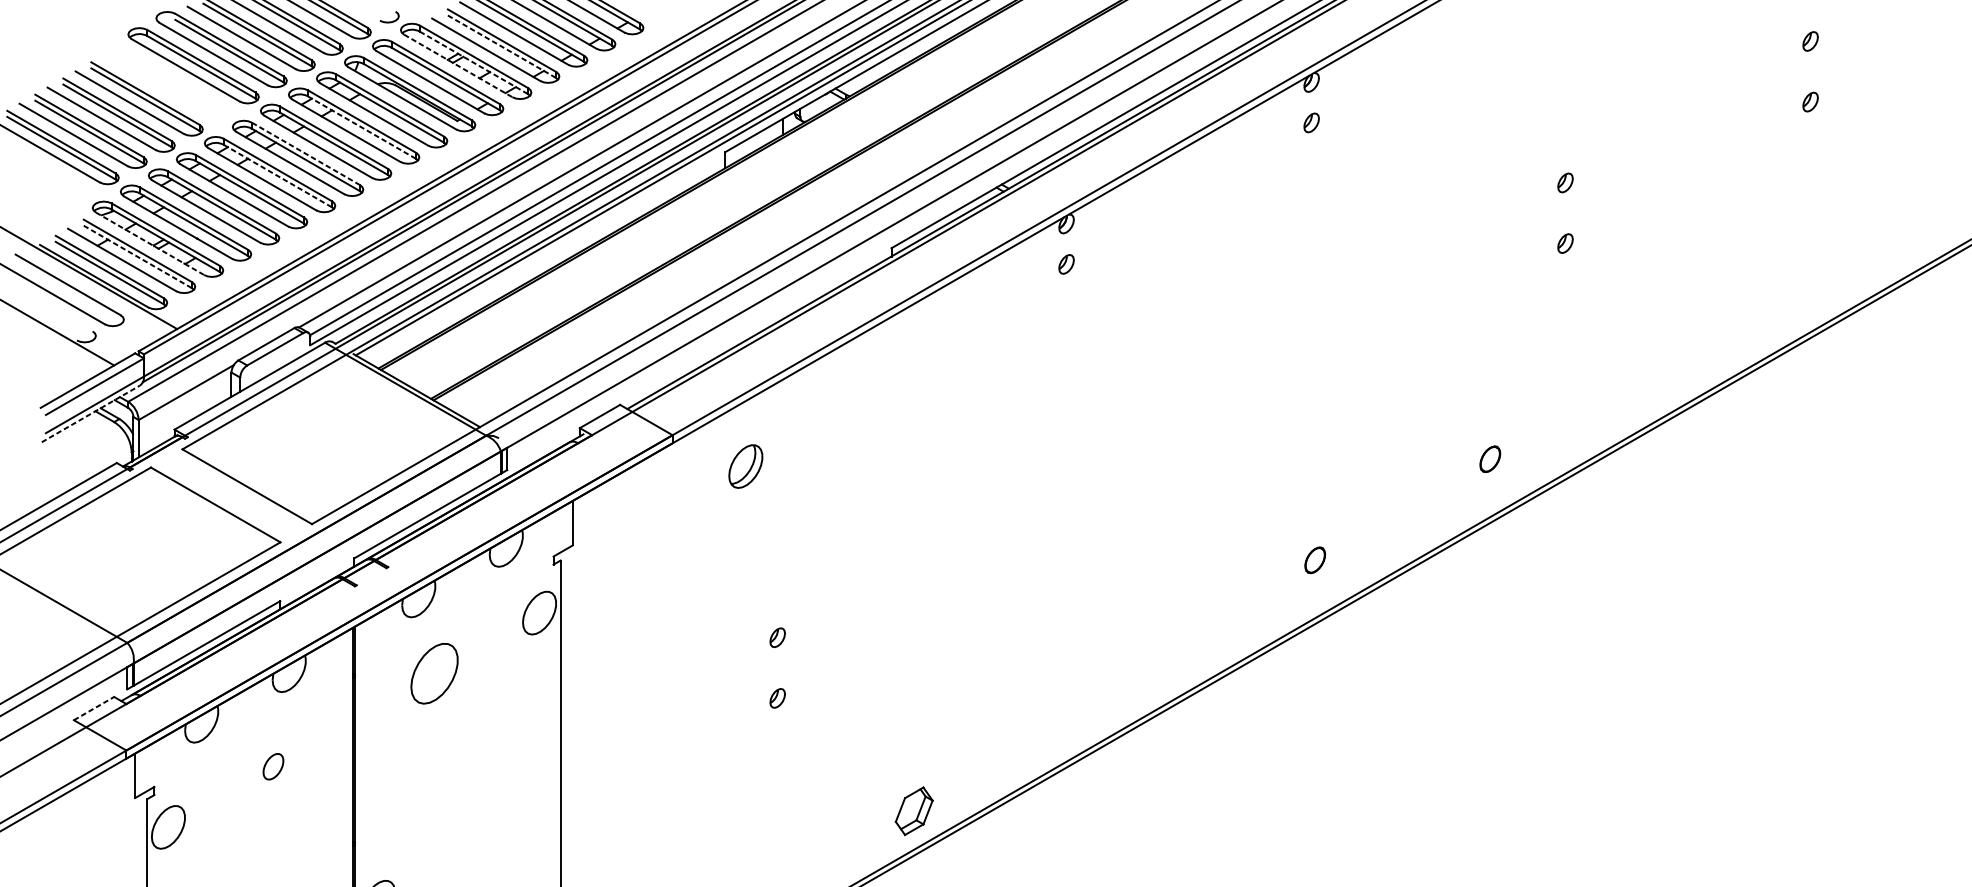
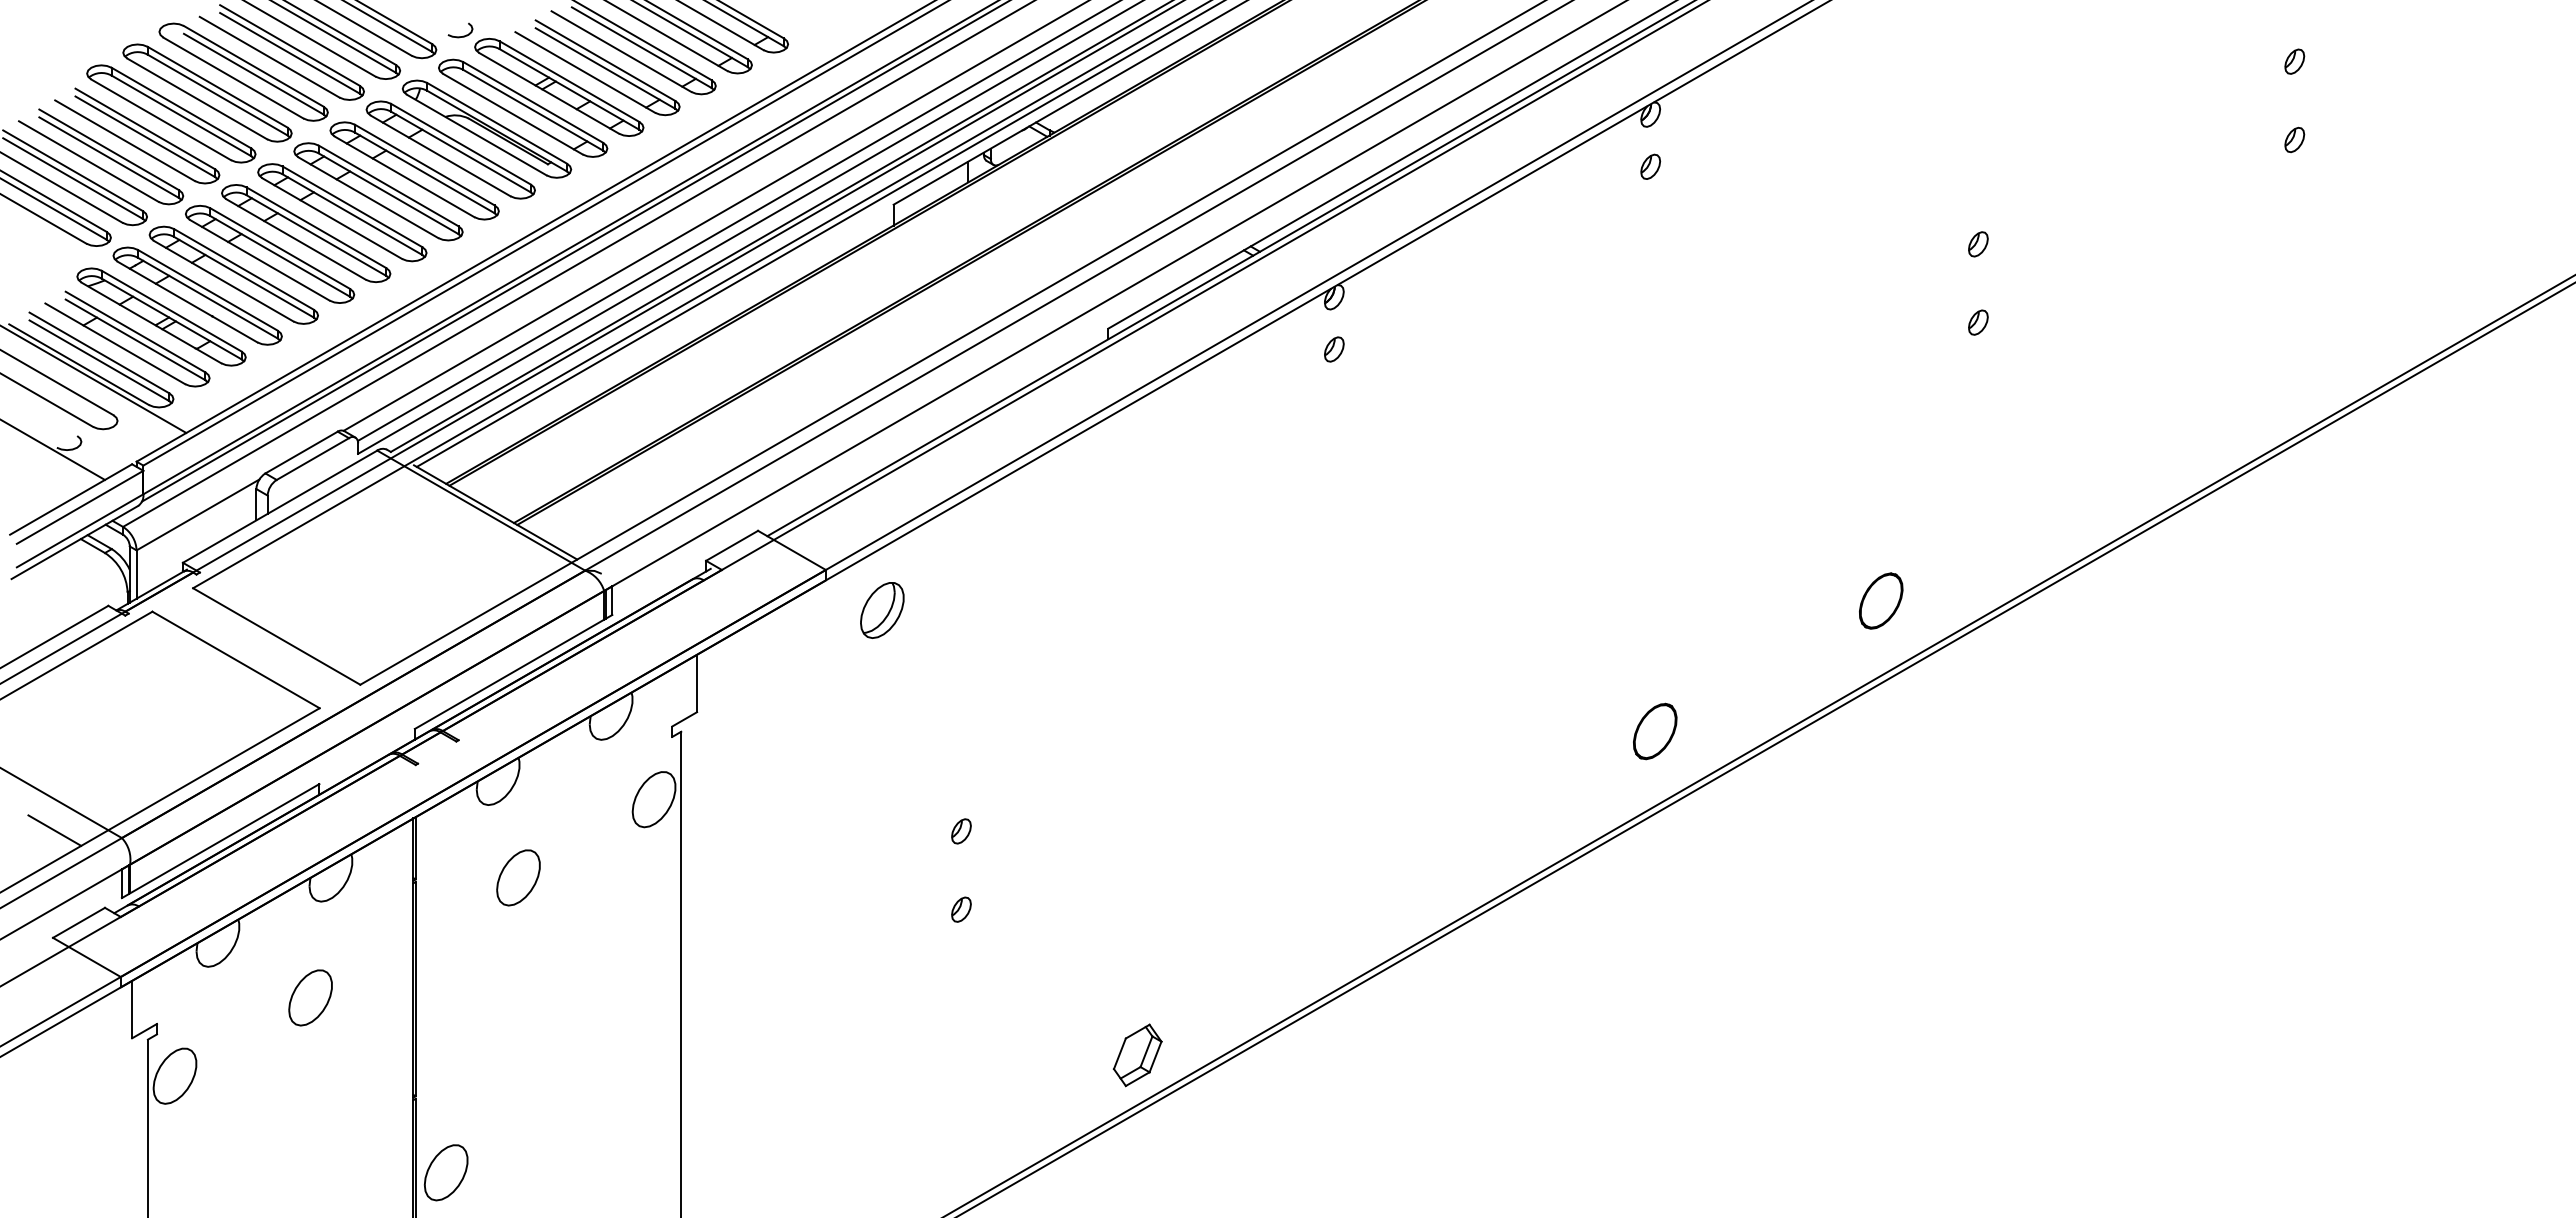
line: (501, 46) -> (605, 68), dashed -> solid
line: (474, 62) -> (569, 89), dashed -> solid
line: (458, 66) -> (549, 93), dashed -> solid
part: (165, 81) -> (171, 113), added
line: (361, 127) -> (424, 172), dashed -> solid
line: (305, 153) -> (352, 206), dashed -> solid
line: (278, 176) -> (316, 235), dashed -> solid
line: (150, 243) -> (151, 322), dashed -> solid
line: (137, 256) -> (135, 339), dashed -> solid
line: (91, 413) -> (75, 542), dashed -> solid
part: (1490, 458) -> (1881, 600), size x1.67
part: (745, 466) -> (882, 610), moved
part: (1315, 560) -> (1655, 731), size x1.67
line: (75, 637) -> (54, 830), added
part: (434, 673) -> (518, 877), size x0.71
line: (94, 708) -> (79, 922), dashed -> solid
part: (273, 766) -> (310, 997), size x1.67

